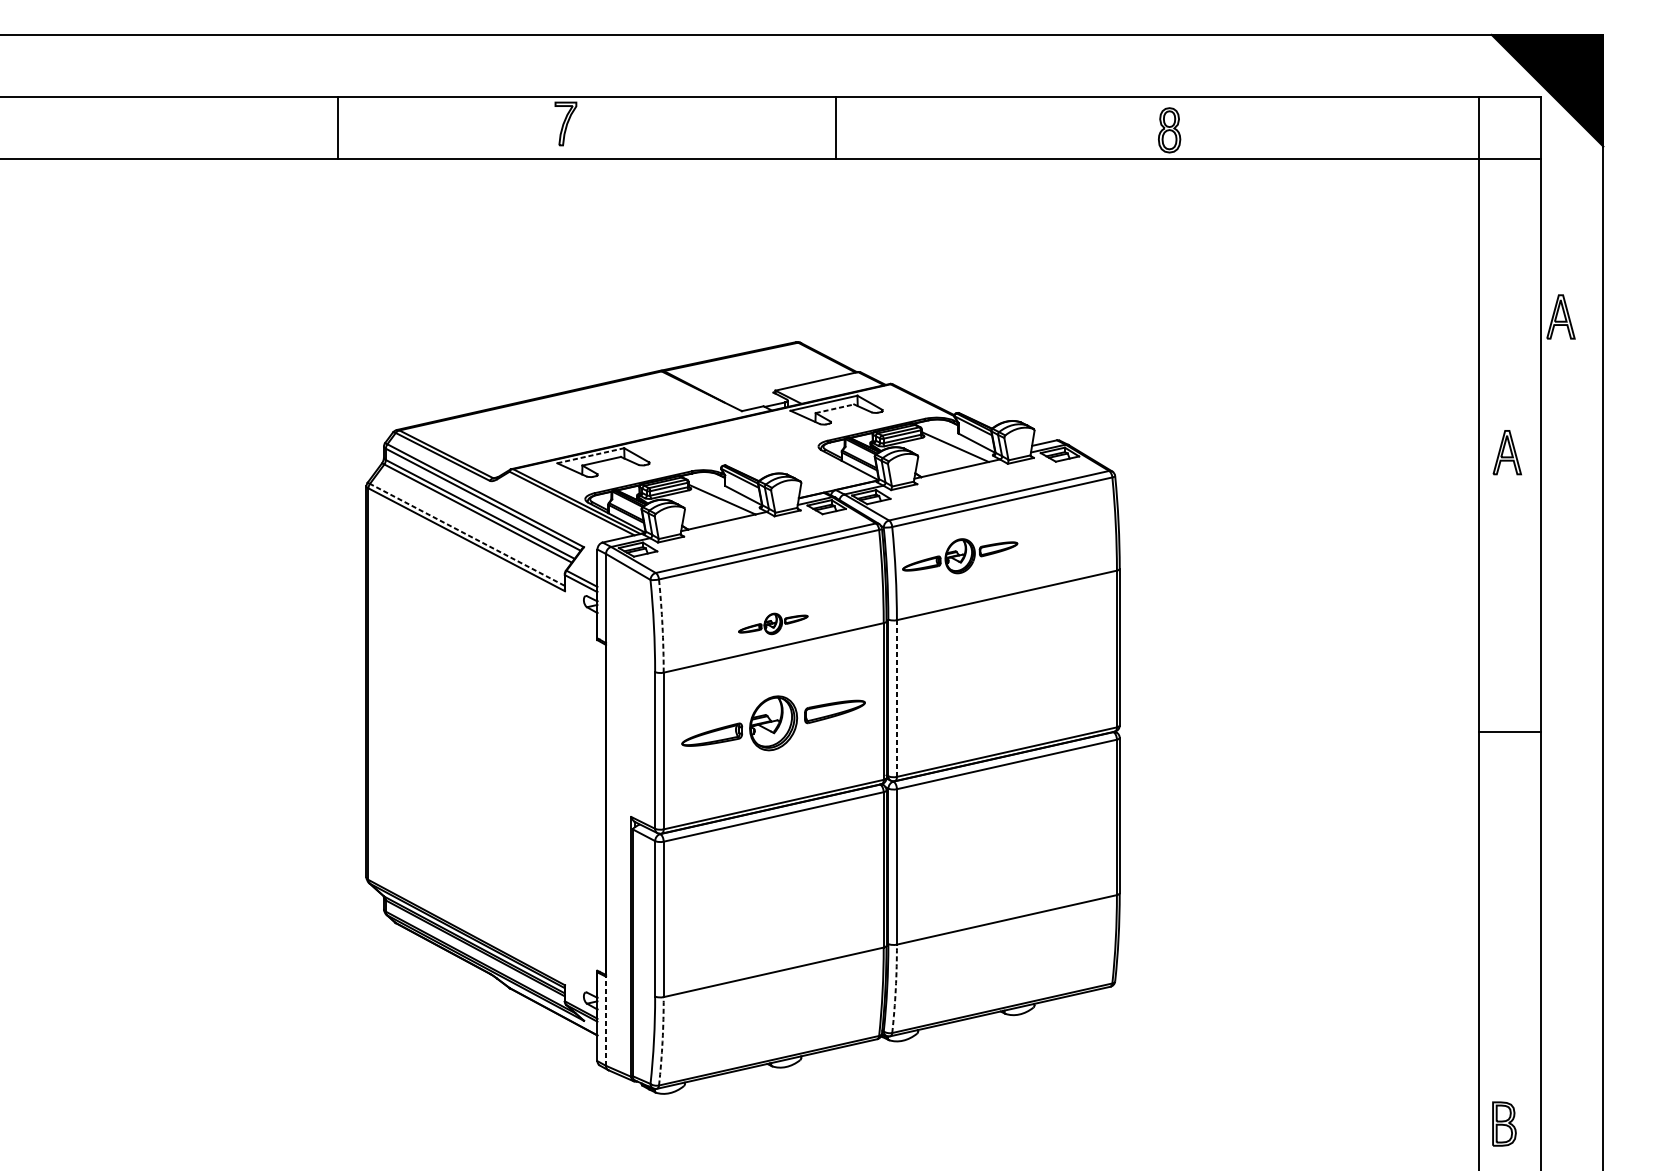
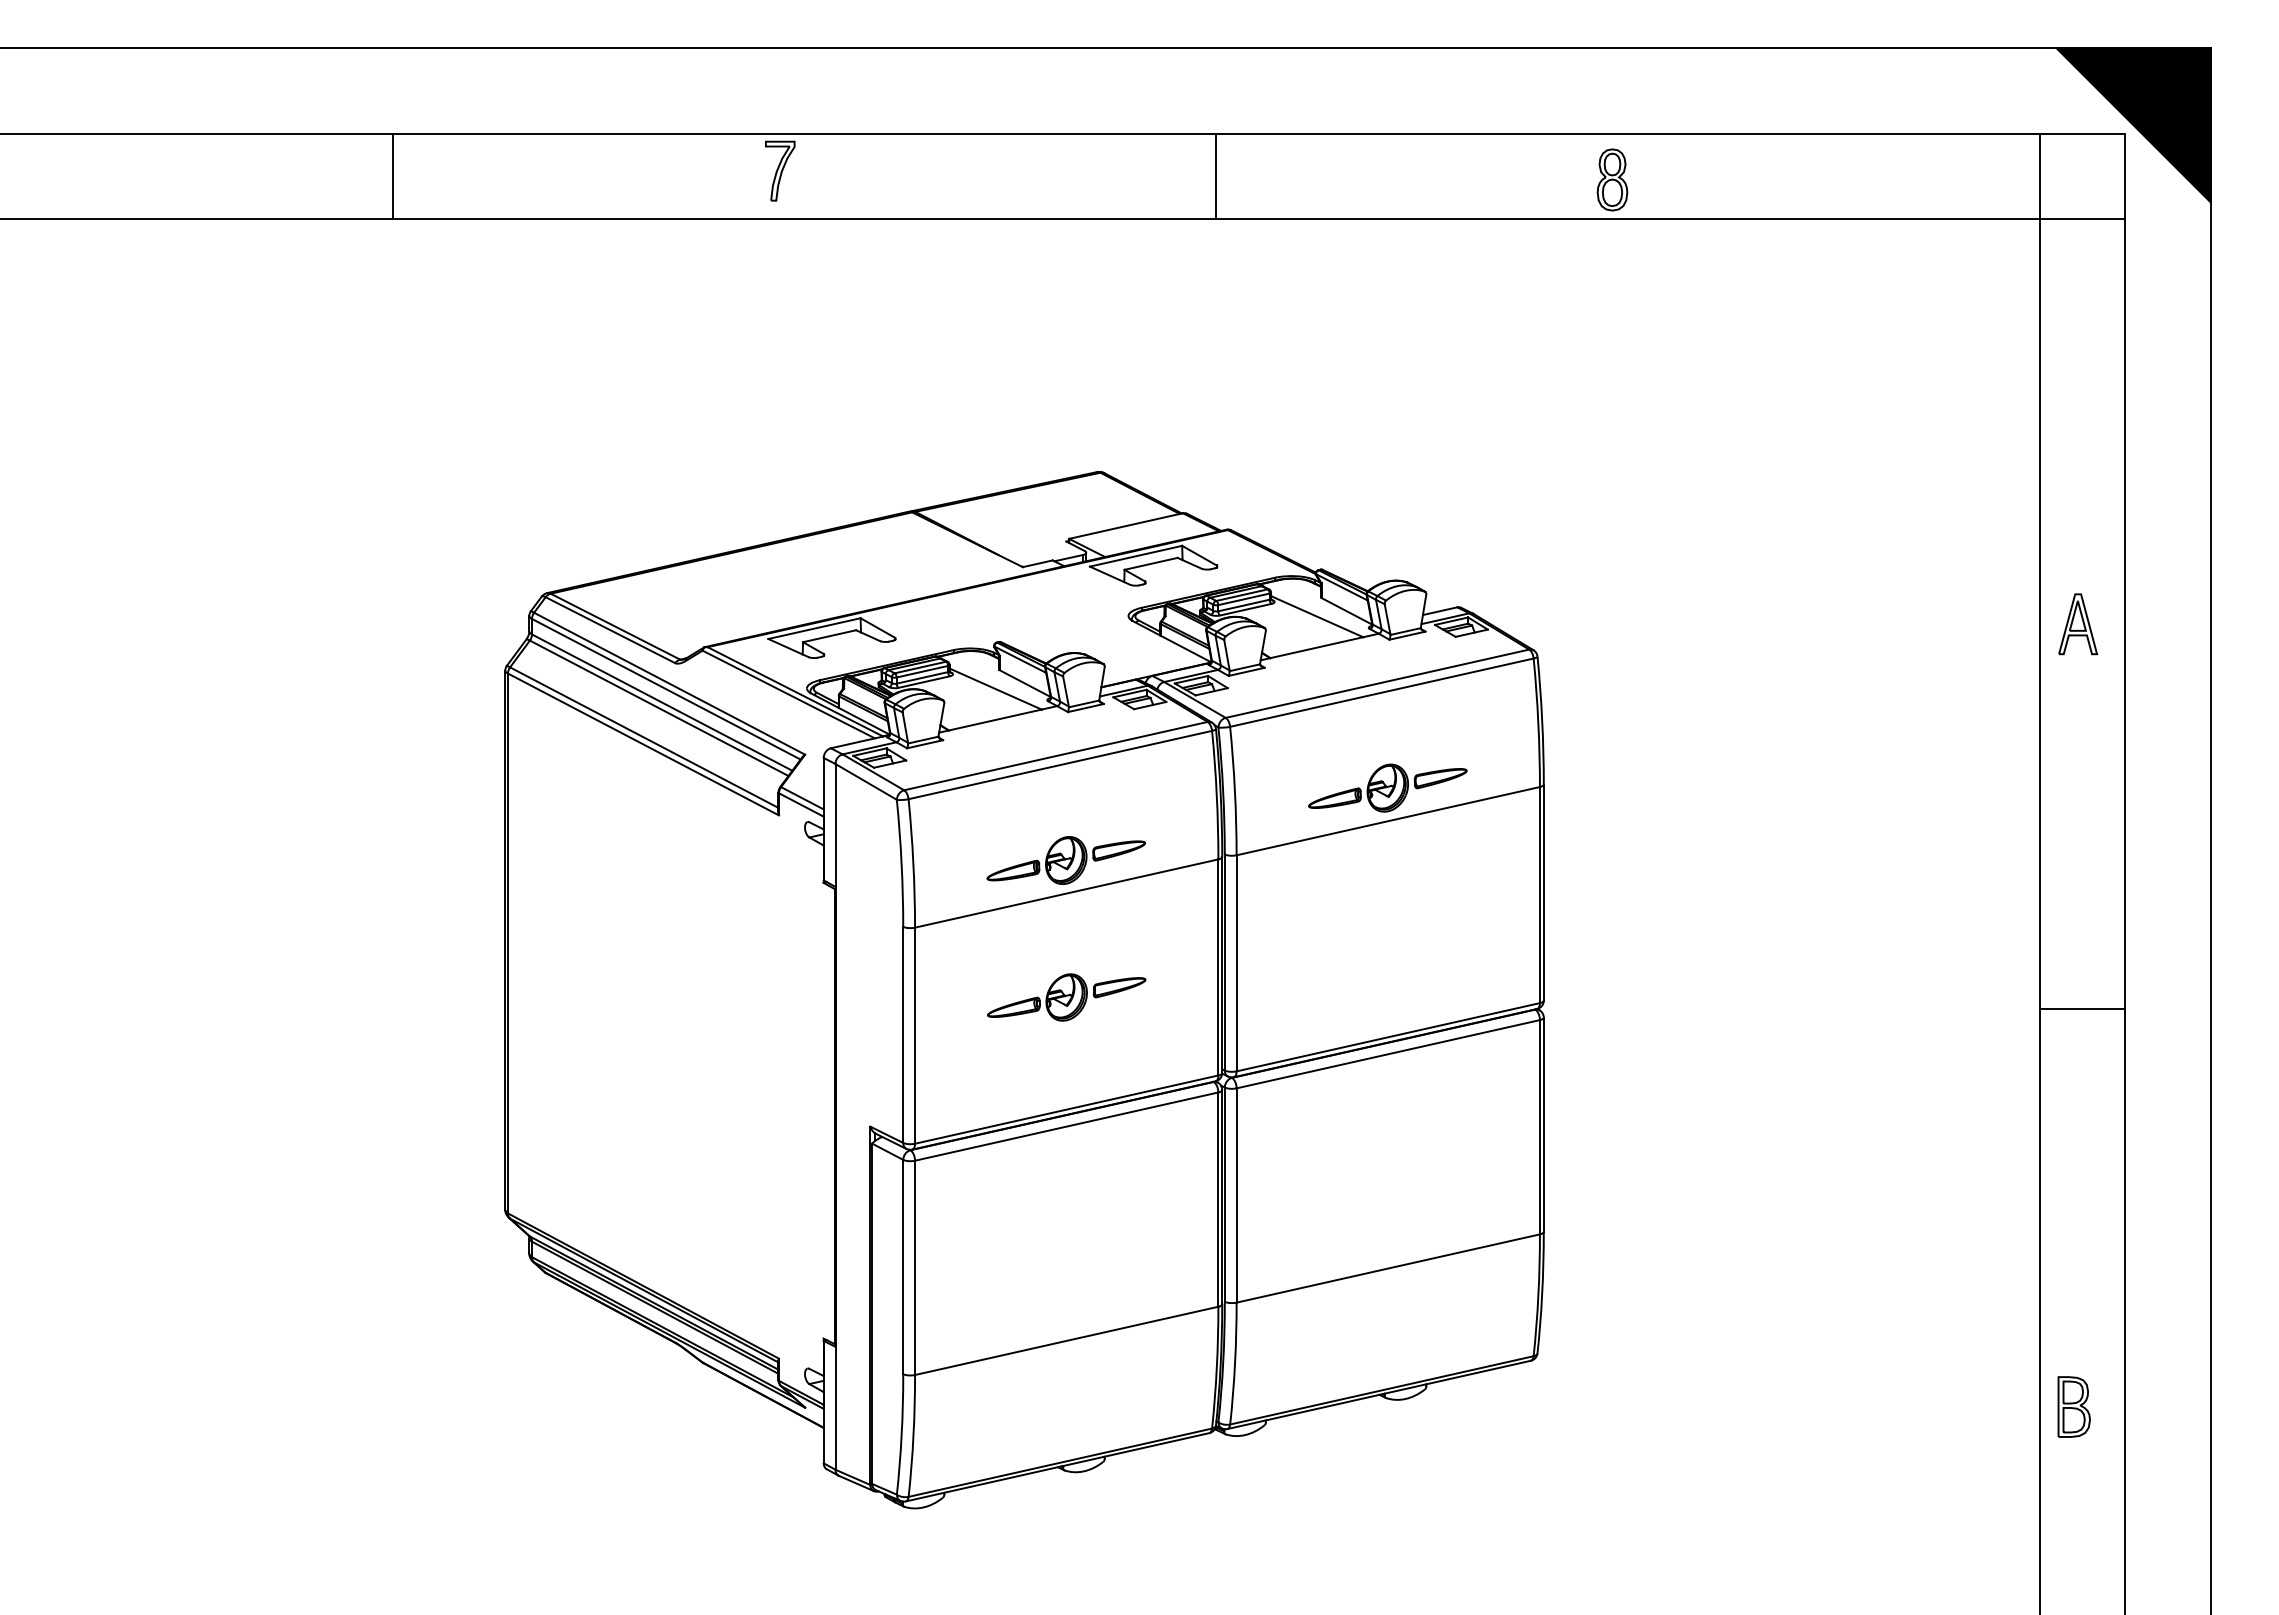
line: (337, 127) -> (392, 176), moved
line: (836, 127) -> (1216, 176), moved
part: (1561, 317) -> (2152, 437), removed
line: (835, 408) -> (1151, 563), dashed -> solid
line: (590, 455) -> (814, 628), dashed -> solid
line: (466, 534) -> (643, 737), dashed -> solid
part: (959, 555) -> (1387, 787), moved
part: (772, 623) -> (1065, 860), size x1.67
arc: (662, 626) -> (913, 863), dashed -> solid
line: (896, 698) -> (1236, 963), dashed -> solid
part: (773, 723) -> (1066, 997), size x0.62
arc: (896, 988) -> (1235, 1363), dashed -> solid
line: (606, 1020) -> (835, 1407), dashed -> solid
arc: (662, 1041) -> (913, 1436), dashed -> solid
part: (1503, 1123) -> (2073, 1406), moved

